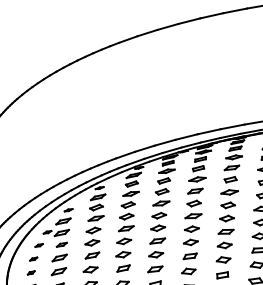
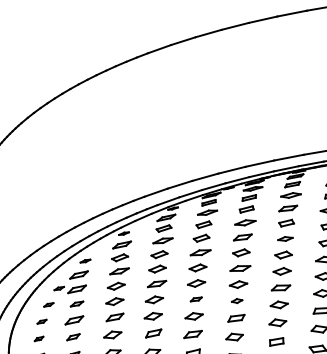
part: (229, 192) -> (285, 238), size x0.7
part: (158, 241) -> (196, 299), size x0.6
part: (190, 241) -> (236, 300), size x0.6
part: (59, 270) -> (73, 336), size x0.7

